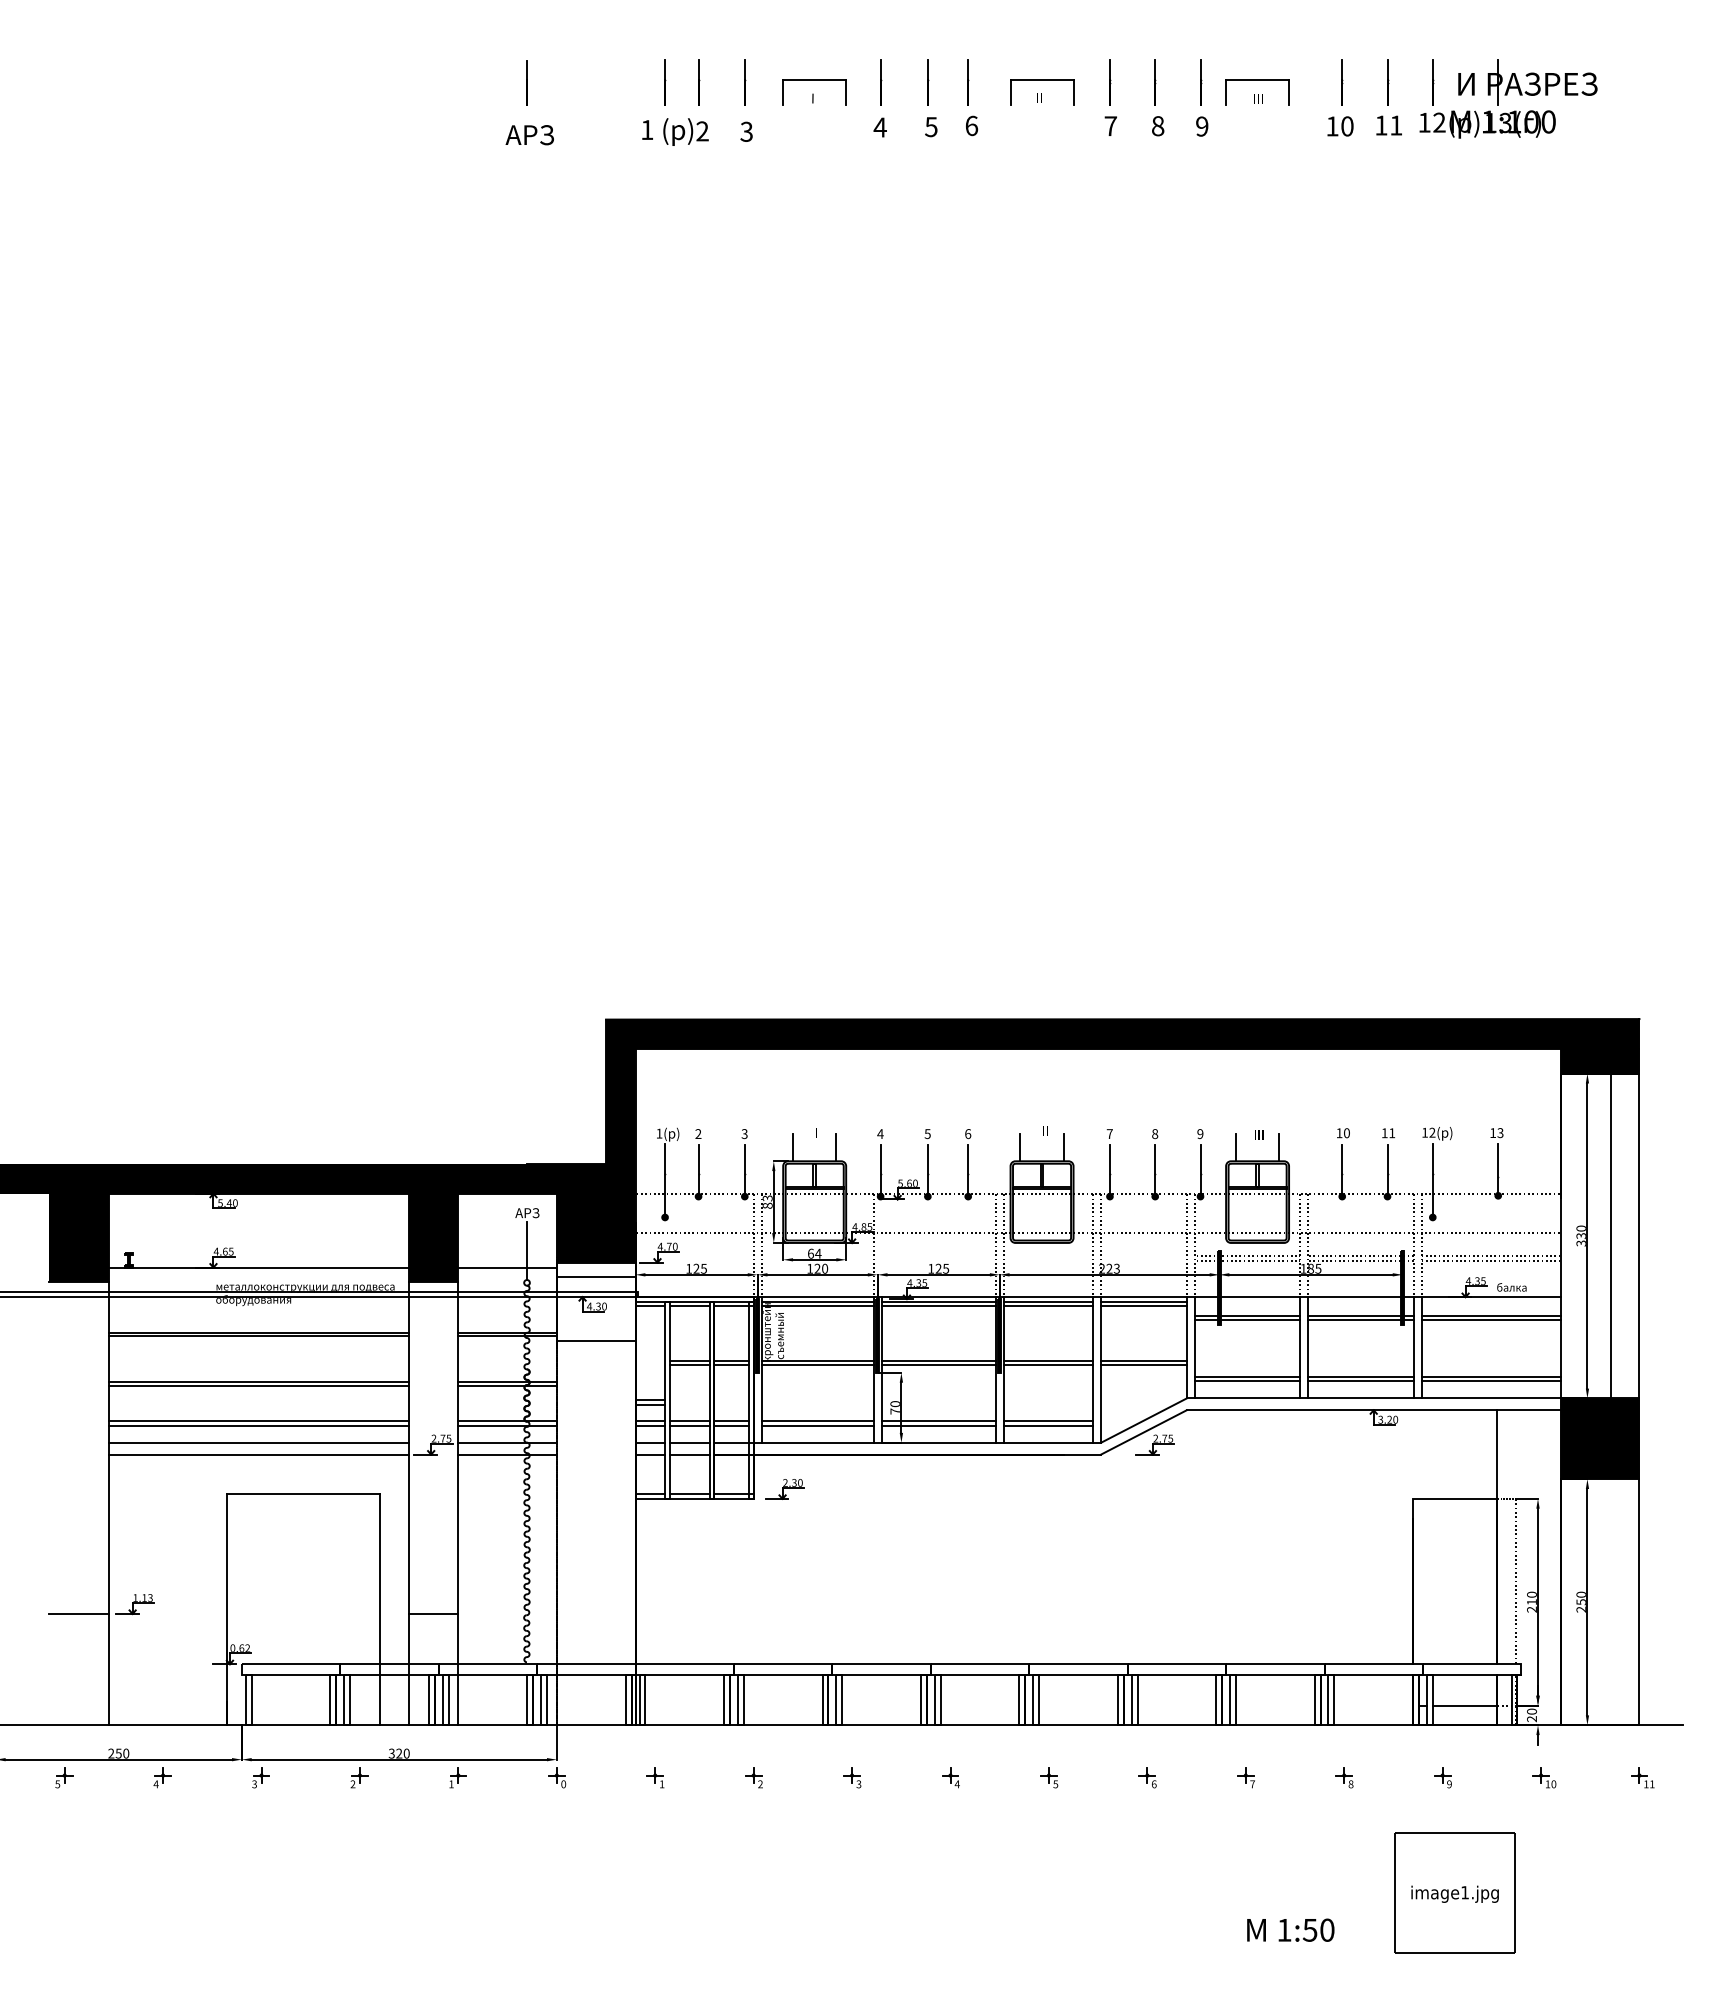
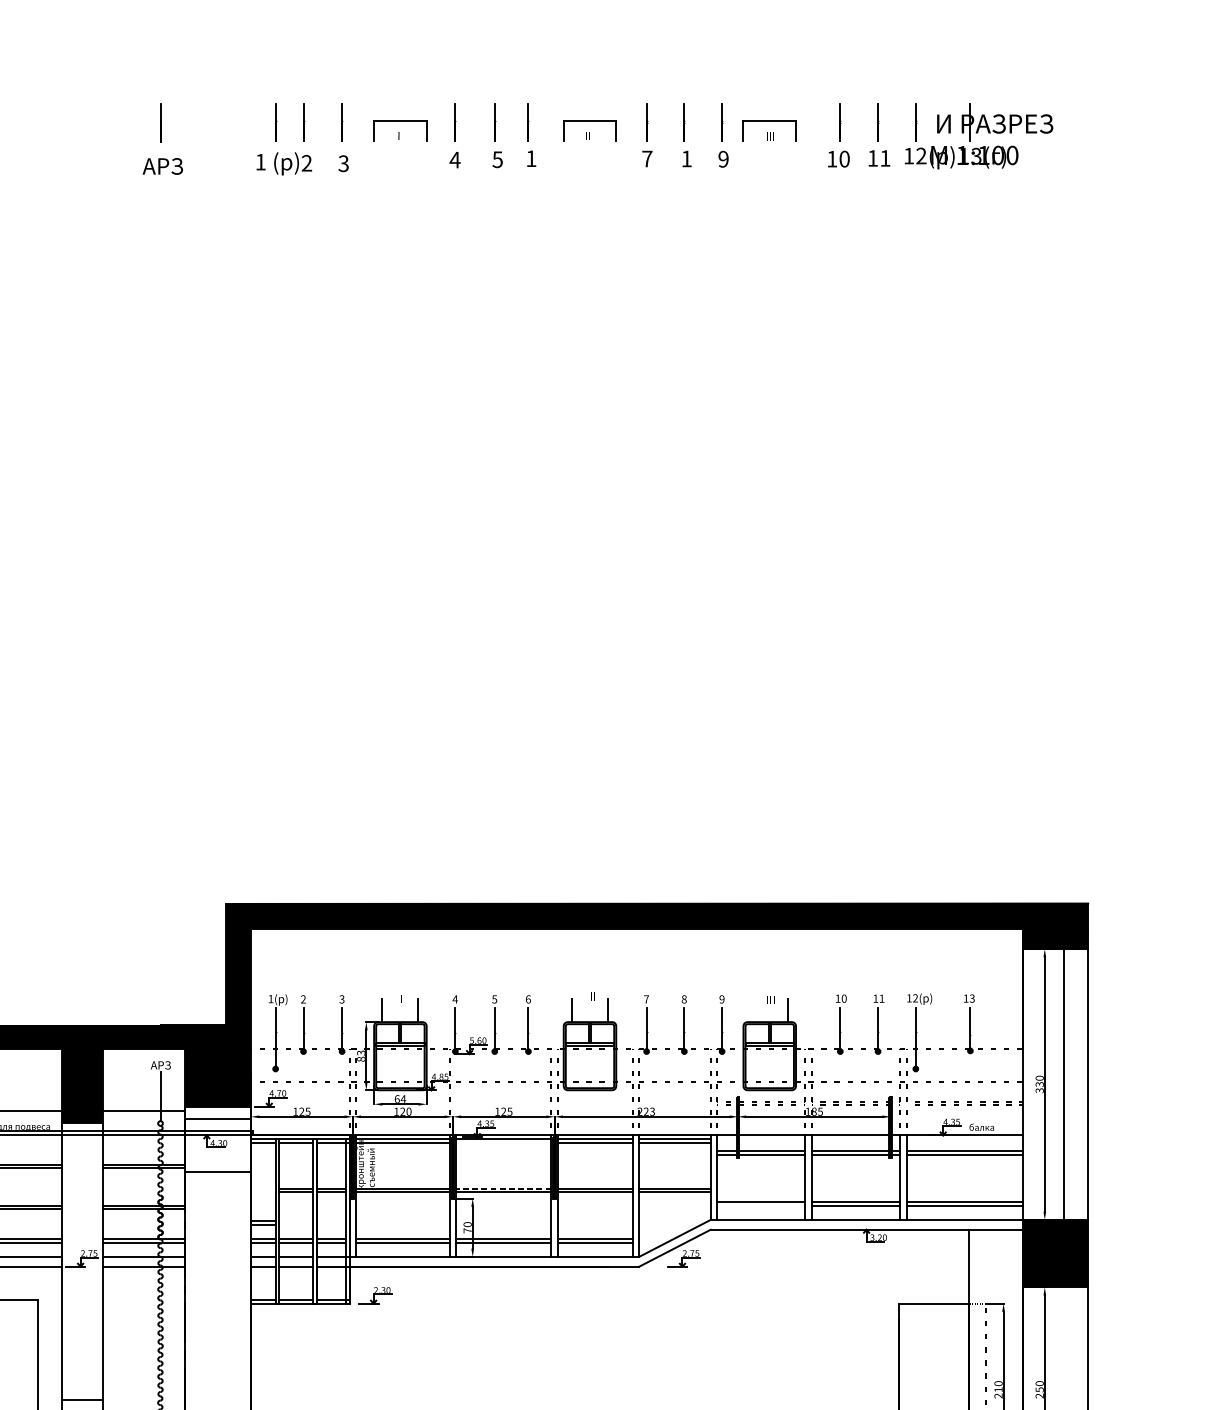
text: (972, 125) -> (532, 158), 6 -> 1
text: (1158, 126) -> (687, 159), 8 -> 1
line: (1235, 1147) -> (751, 1010), removed
line: (938, 1306) -> (503, 1143), removed
line: (938, 1360) -> (503, 1188), solid -> dashed
line: (1247, 1381) -> (761, 1205), removed

